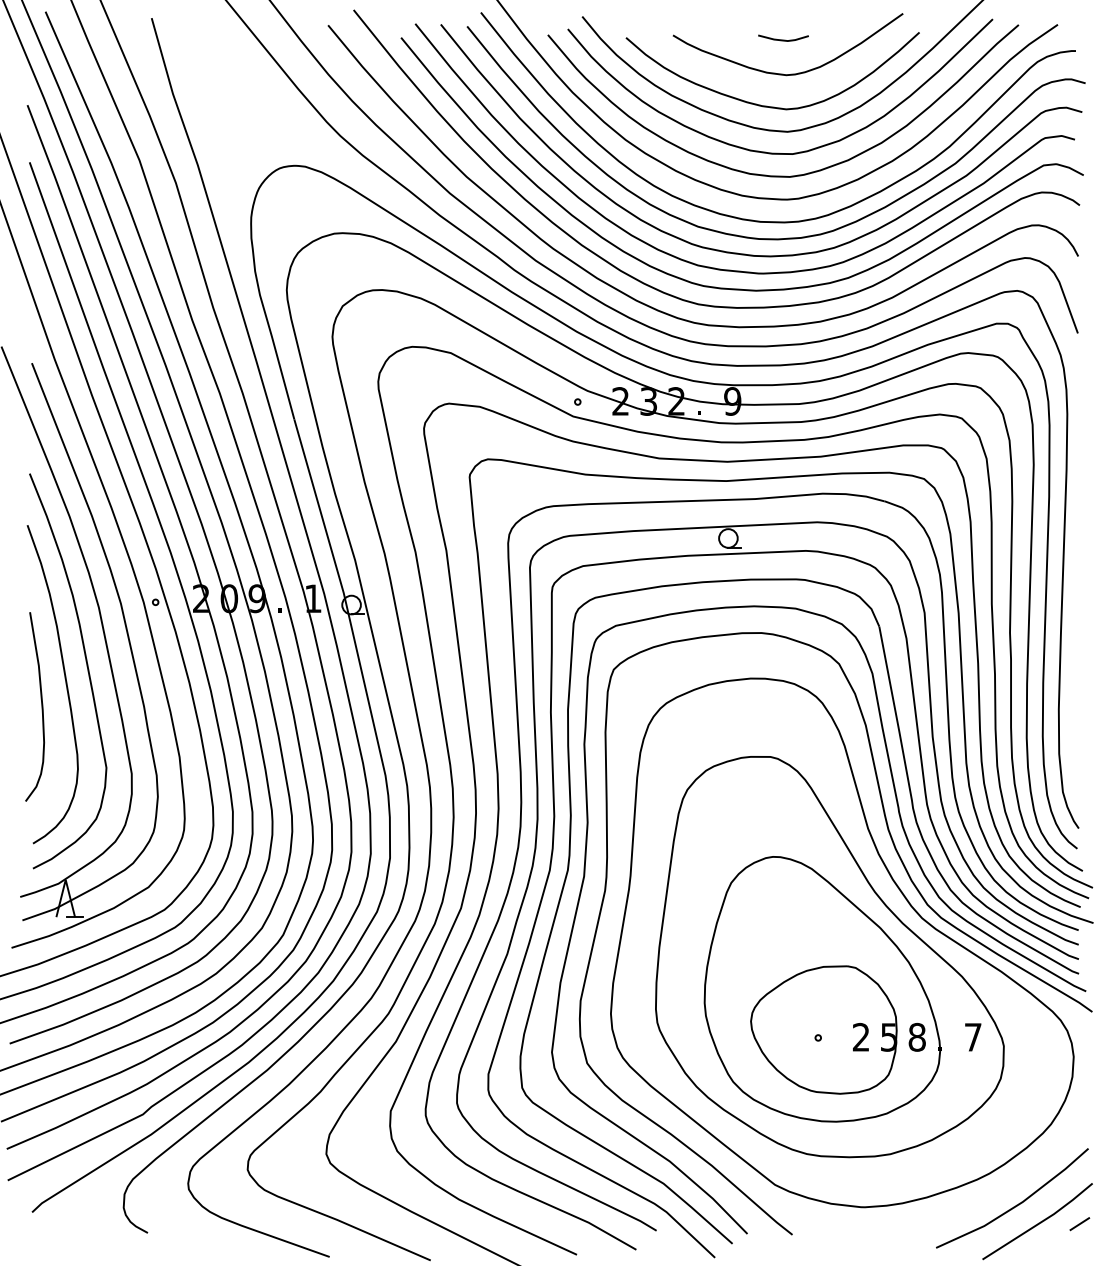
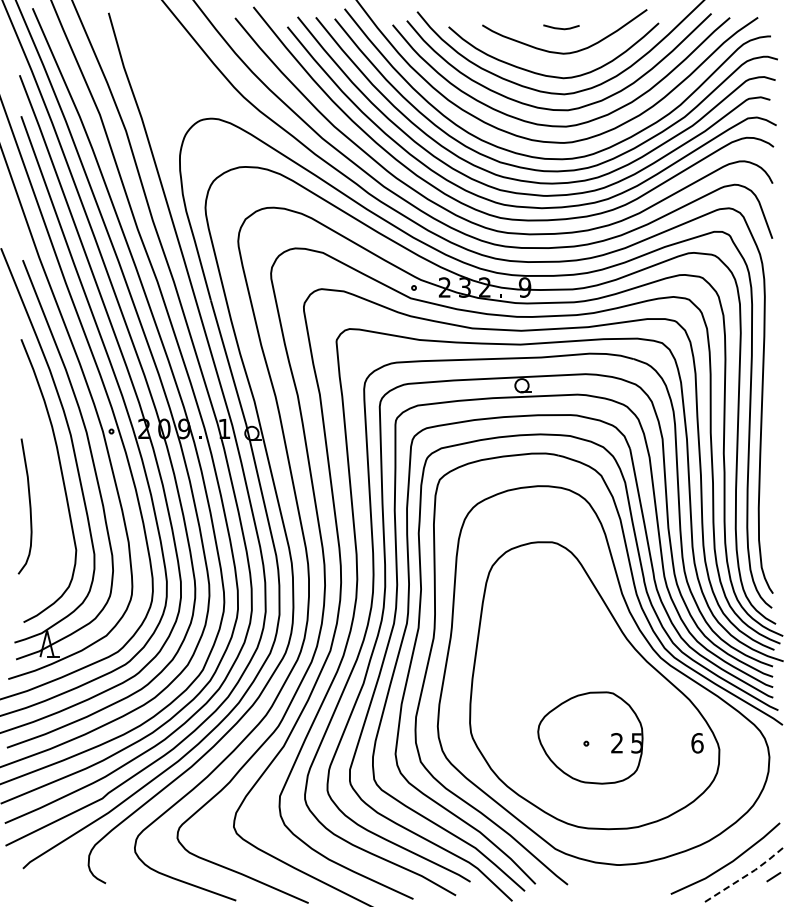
curve: (64, 684) -> (46, 490), removed
part: (822, 988) -> (589, 708), removed
text: (973, 1037) -> (697, 743), 7 -> 6
line: (1040, 1223) -> (745, 876), solid -> dashed

